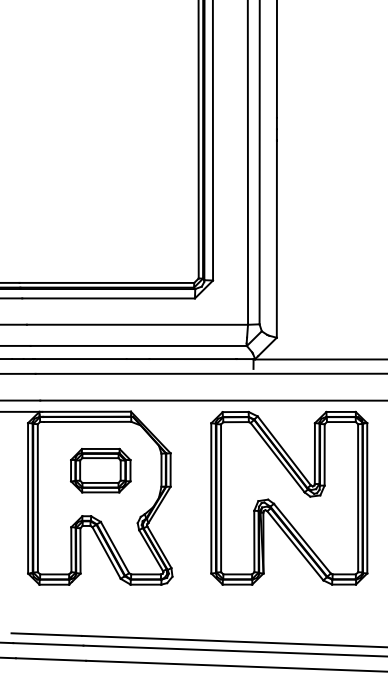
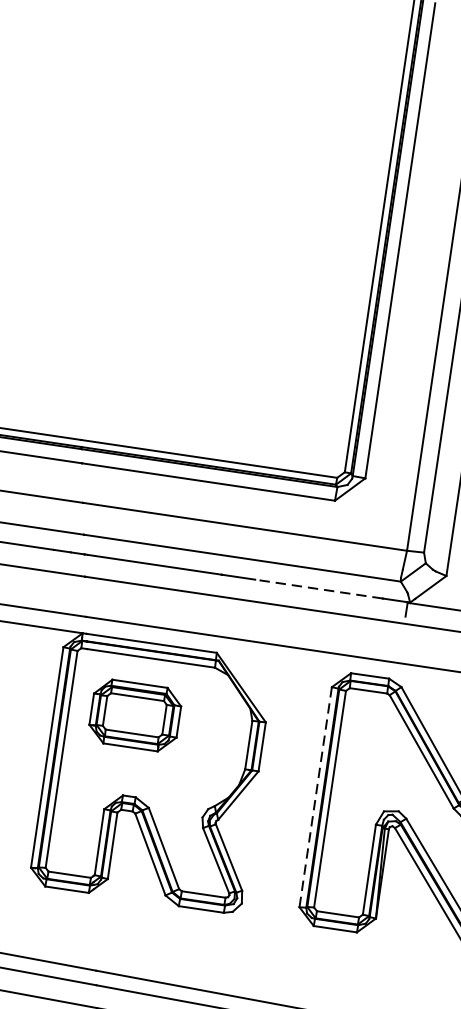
line: (192, 359) -> (318, 589), solid -> dashed
part: (100, 470) -> (134, 715), moved
line: (211, 498) -> (315, 797), solid -> dashed

